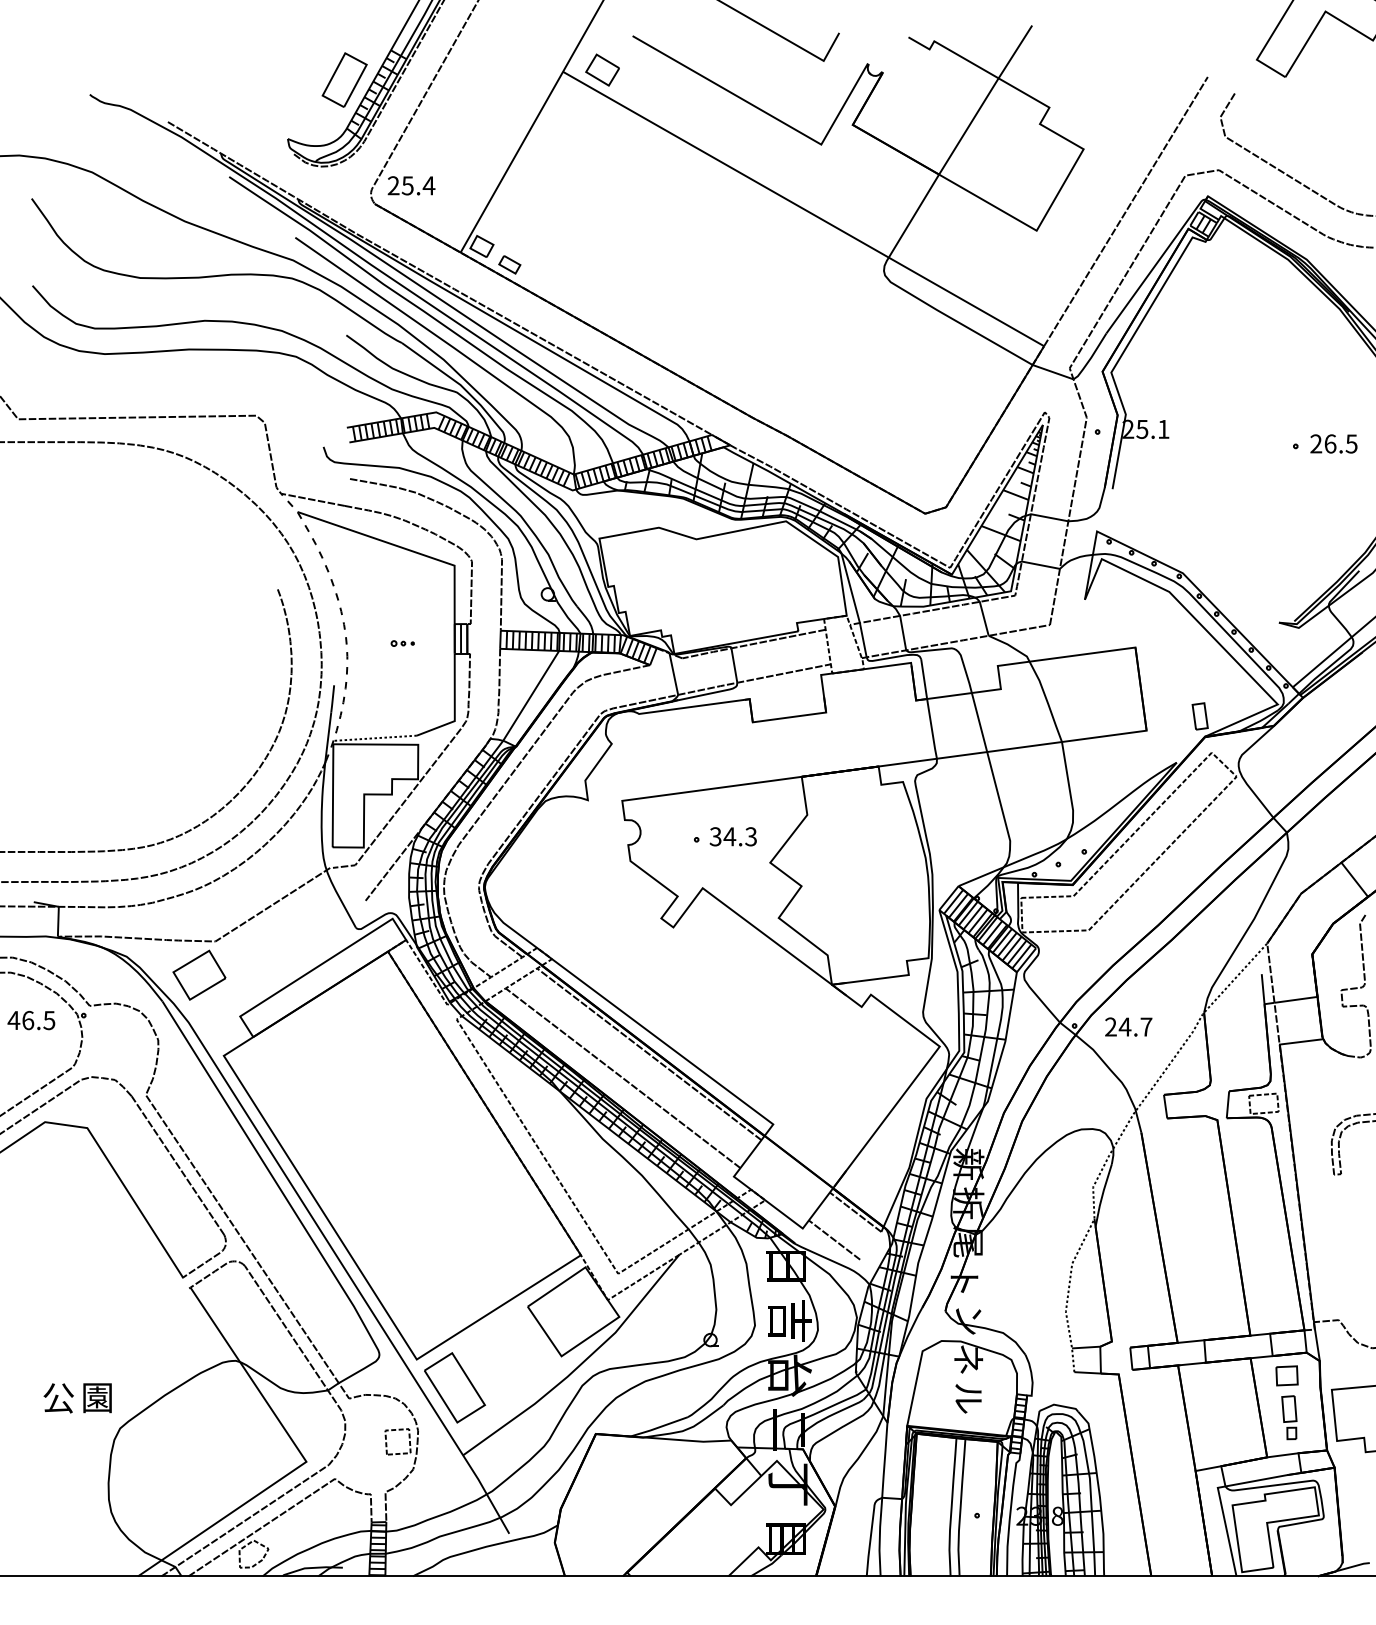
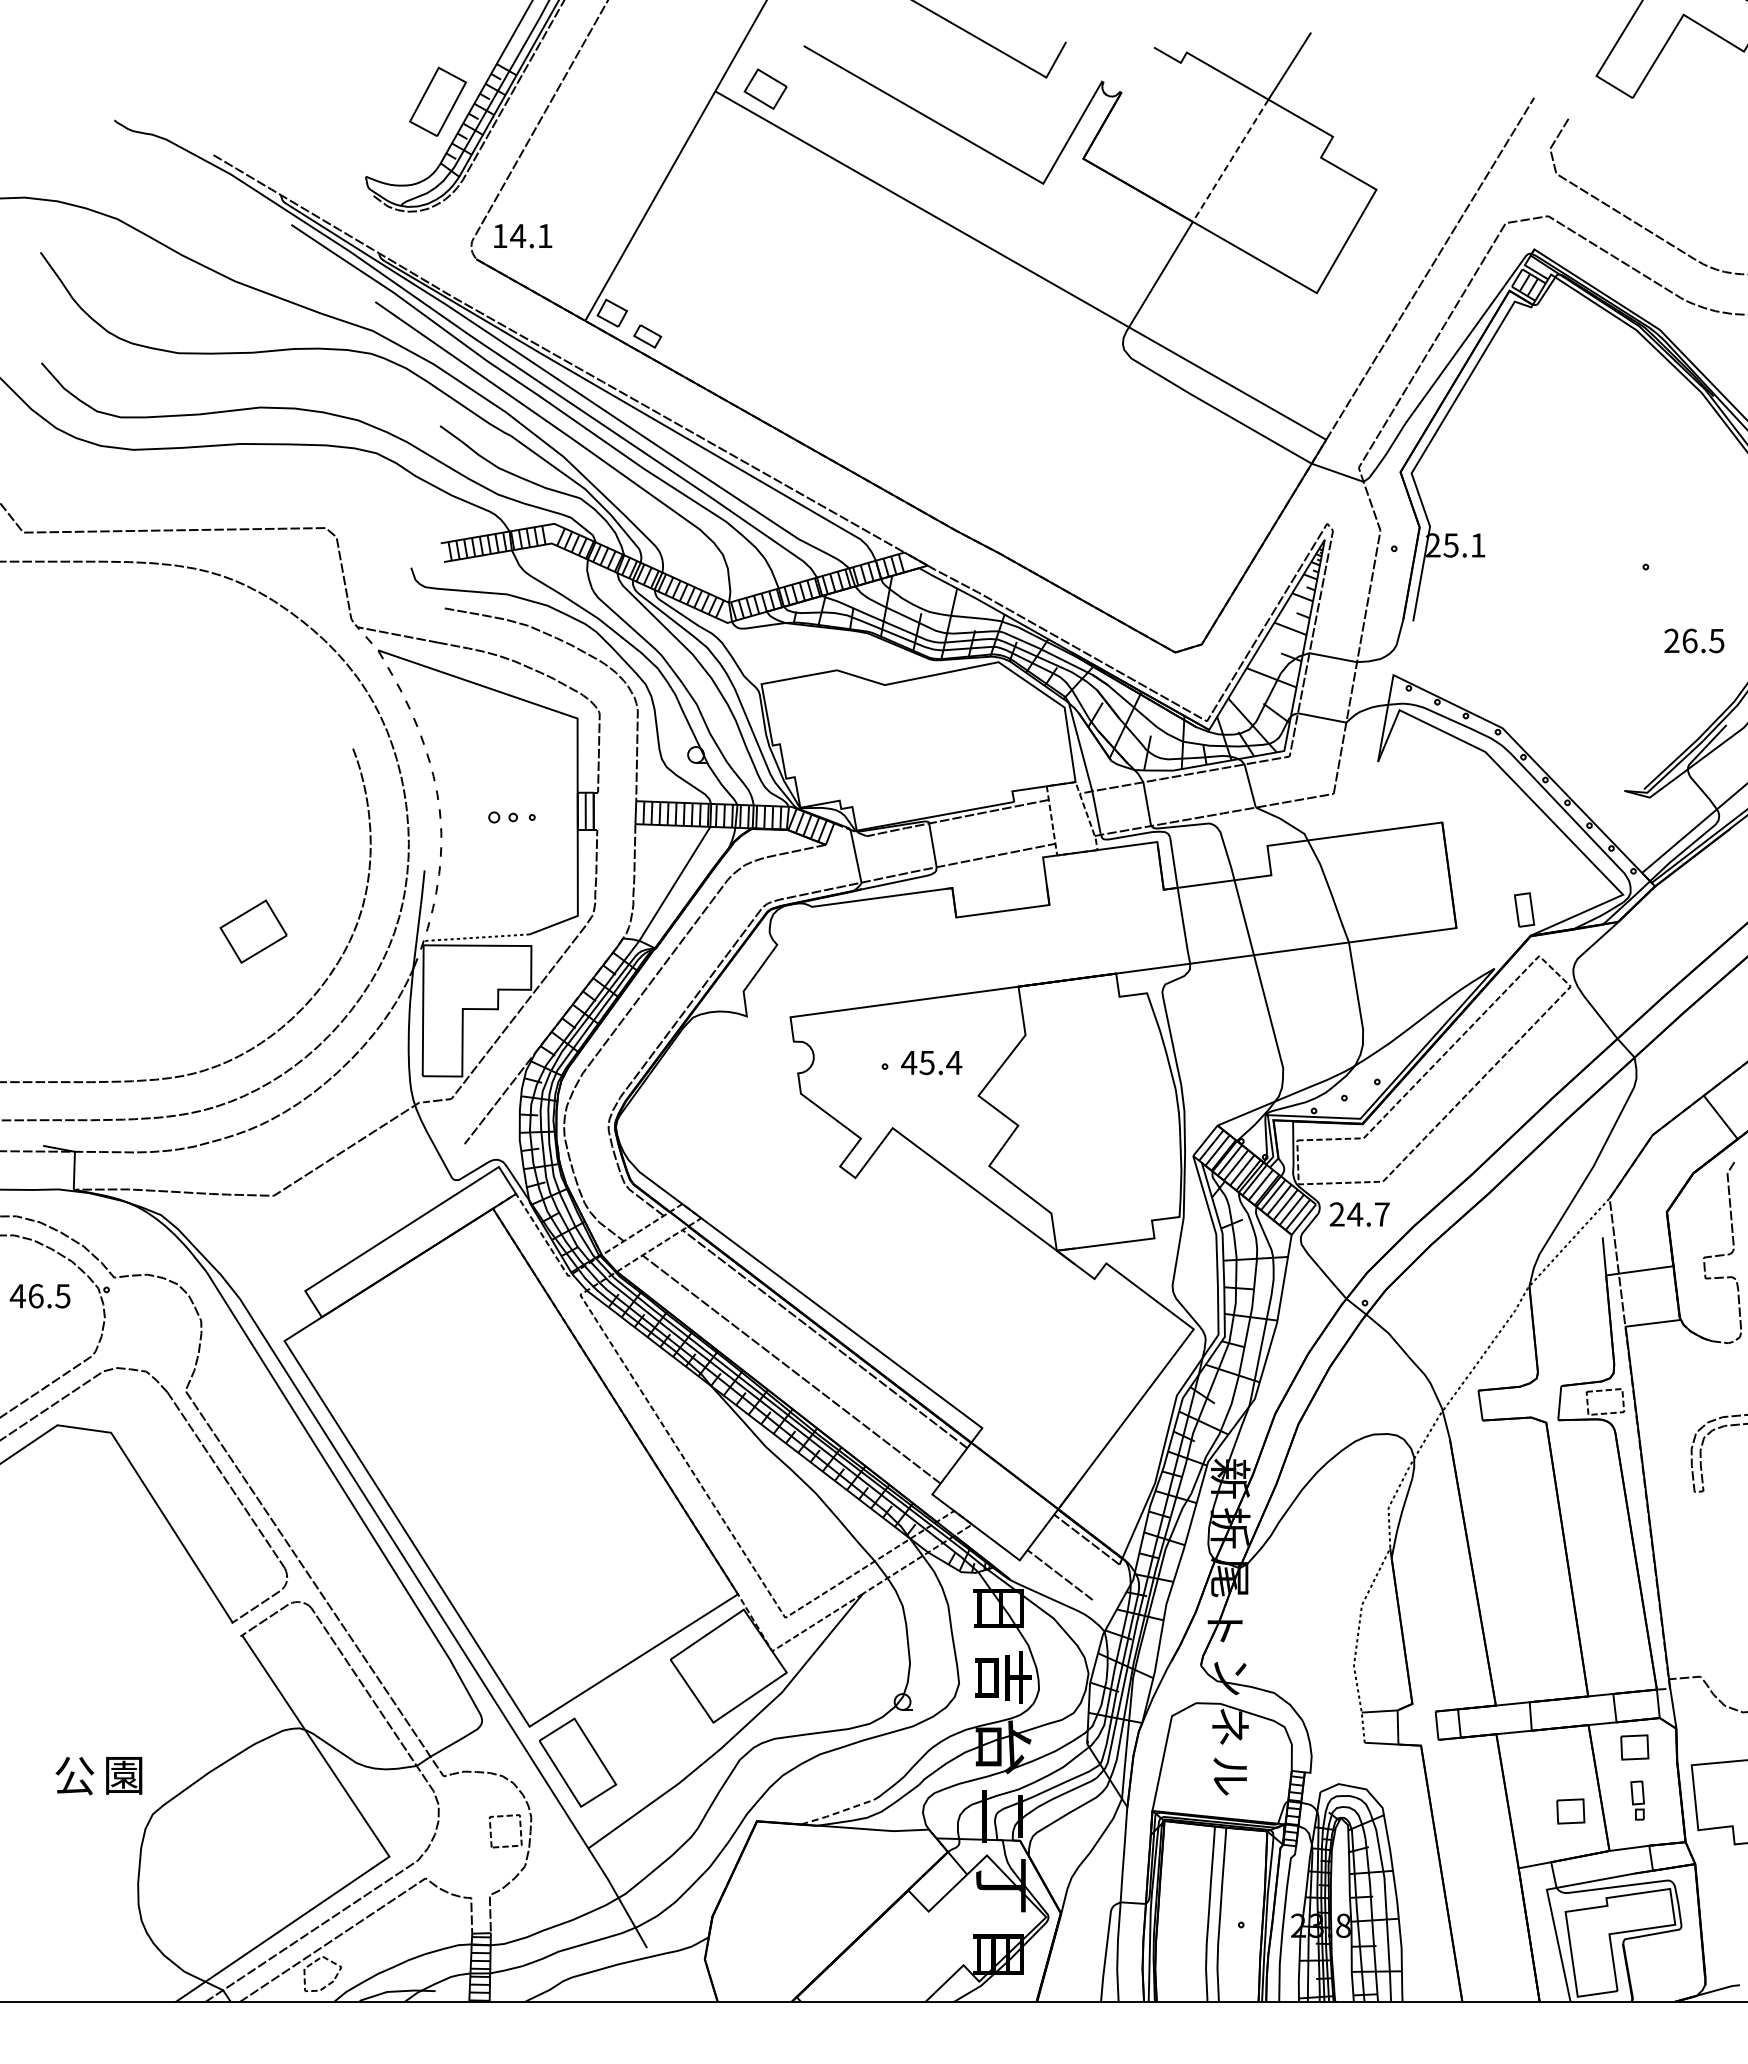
line: (968, 126) -> (1230, 160), solid -> dashed
text: (411, 185) -> (522, 235), 25.4 -> 14.1
text: (1334, 443) -> (1694, 640), moved
part: (402, 643) -> (511, 817), size x1.6
text: (733, 836) -> (931, 1062), 34.3 -> 45.4
part: (199, 975) -> (253, 931), moved
text: (1128, 1027) -> (1359, 1214), moved
part: (1289, 1417) -> (1637, 1800), size x0.7
part: (1236, 1426) -> (1570, 1811), added
line: (659, 1427) -> (837, 1812), solid -> dashed

